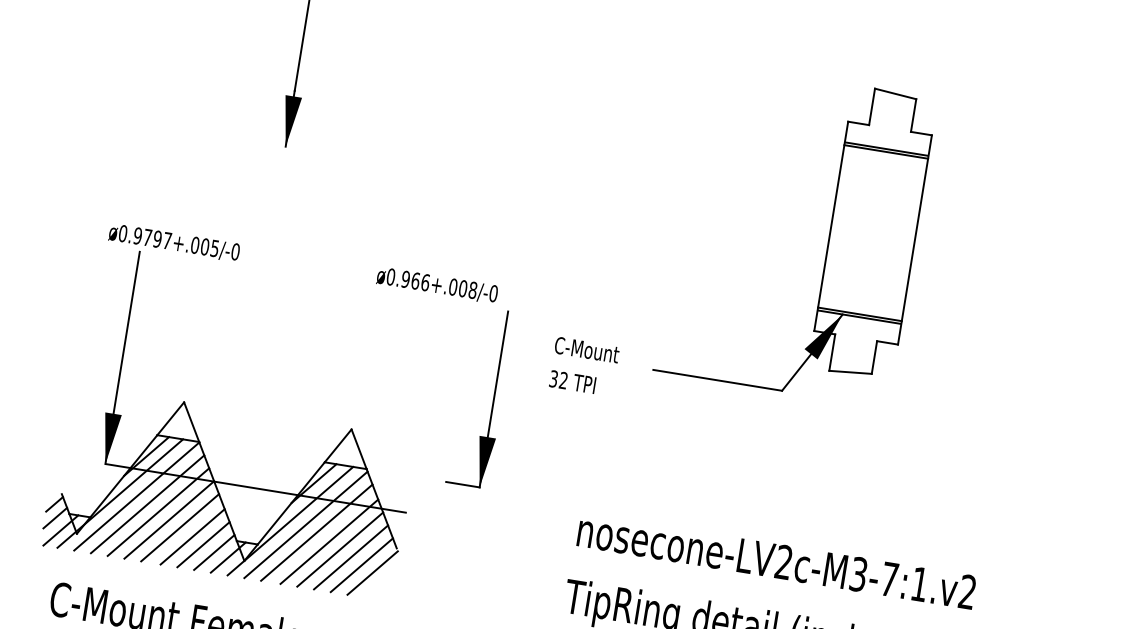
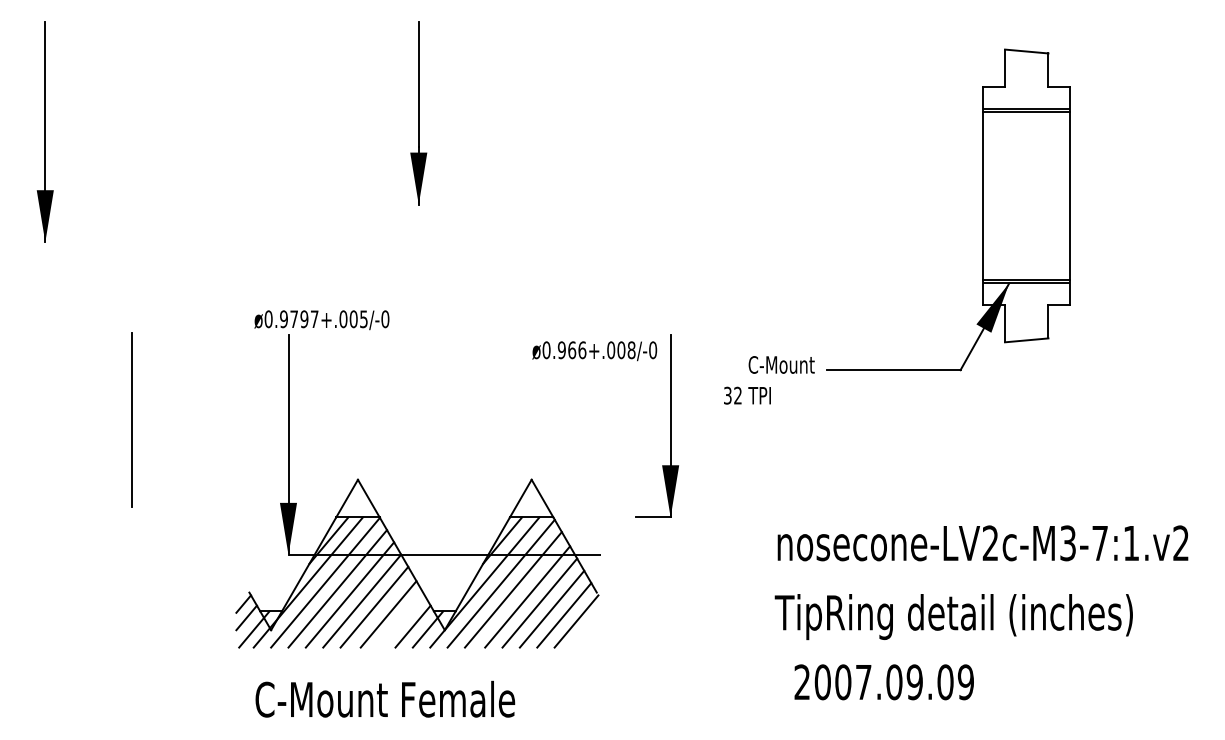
text: (437, 285) -> (594, 351), moved
text: (586, 349) -> (781, 364), moved
line: (203, 544) -> (400, 620), removed

